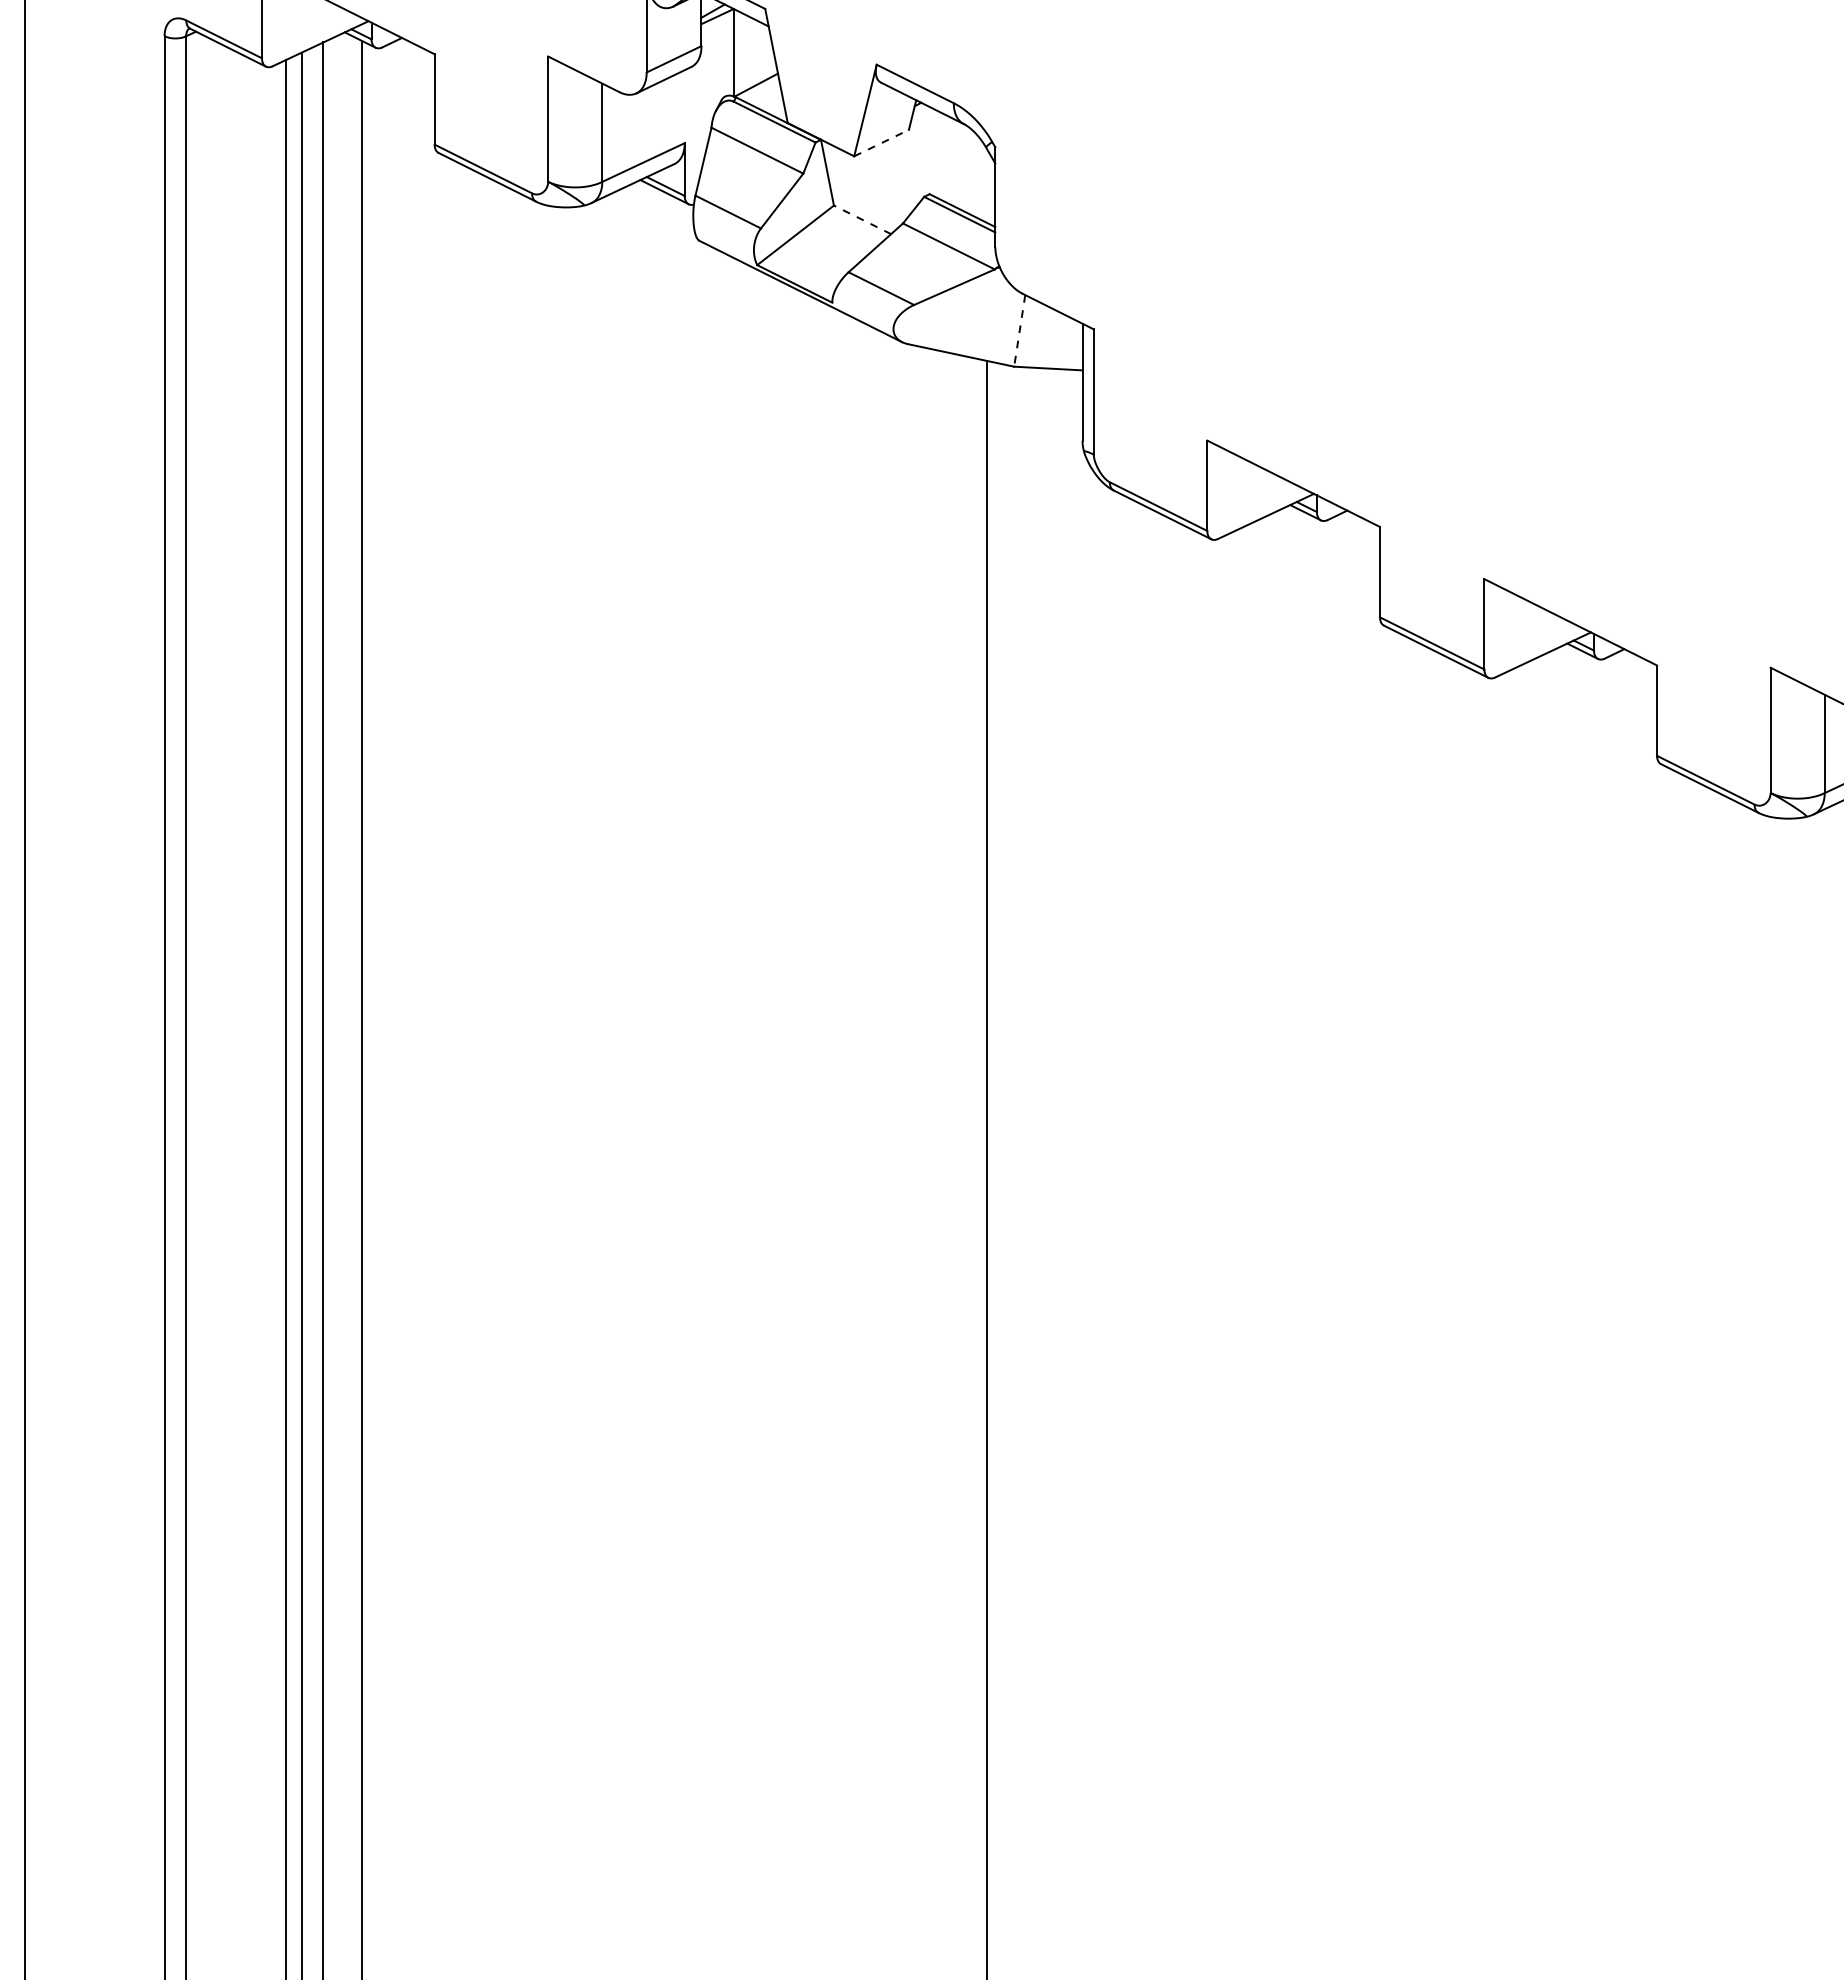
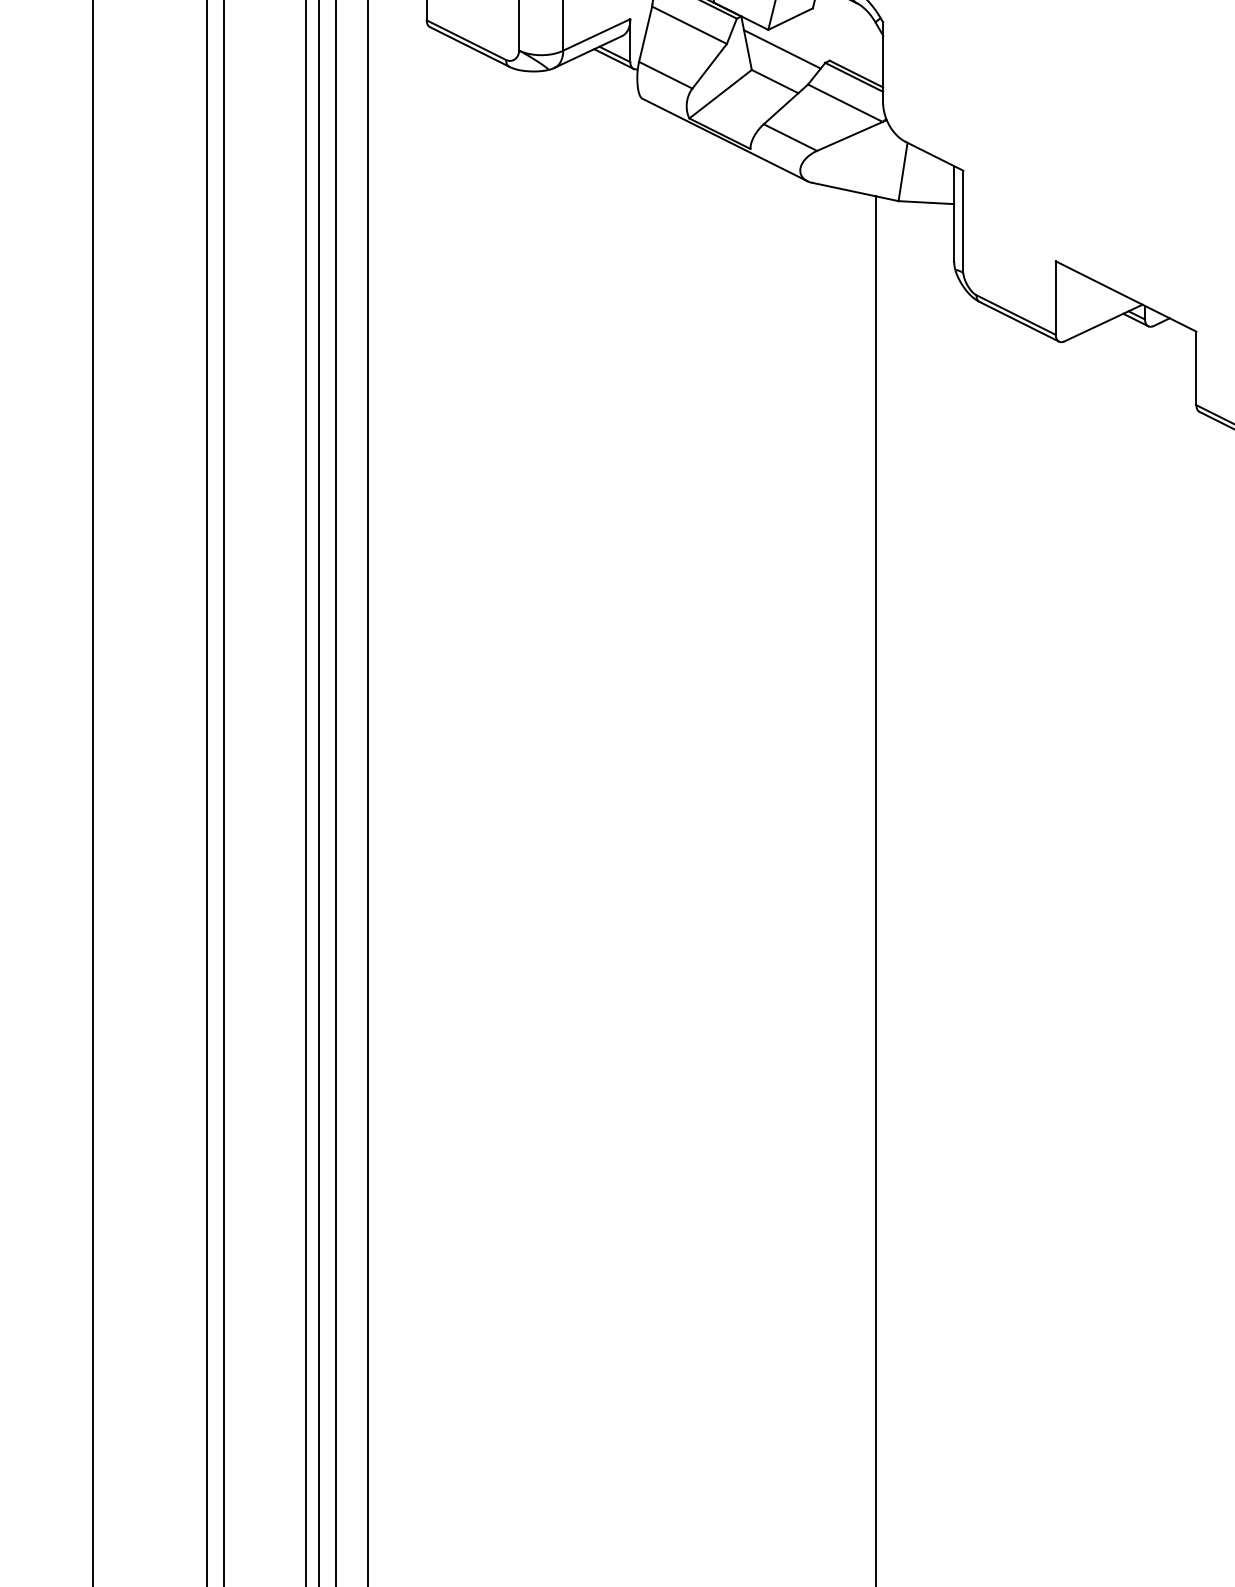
line: (882, 142) -> (791, 18), dashed -> solid
line: (871, 179) -> (782, 48), added
line: (862, 219) -> (775, 81), dashed -> solid
line: (1019, 331) -> (902, 172), dashed -> solid

